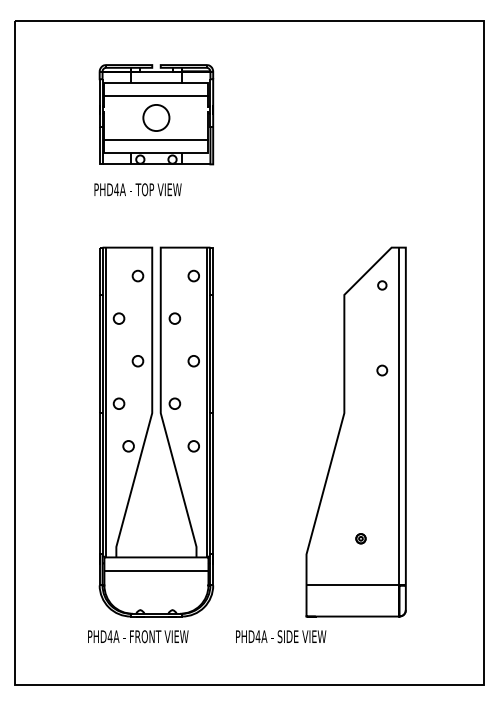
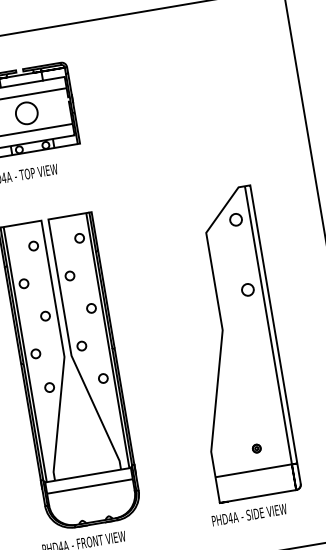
circle: (382, 285) -> (236, 219), size x1.67
circle: (382, 370) -> (248, 289), size x1.43
part: (360, 538) -> (256, 448), moved
text: (281, 636) -> (249, 514), moved

